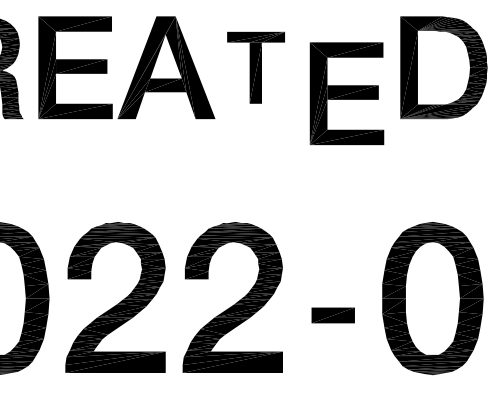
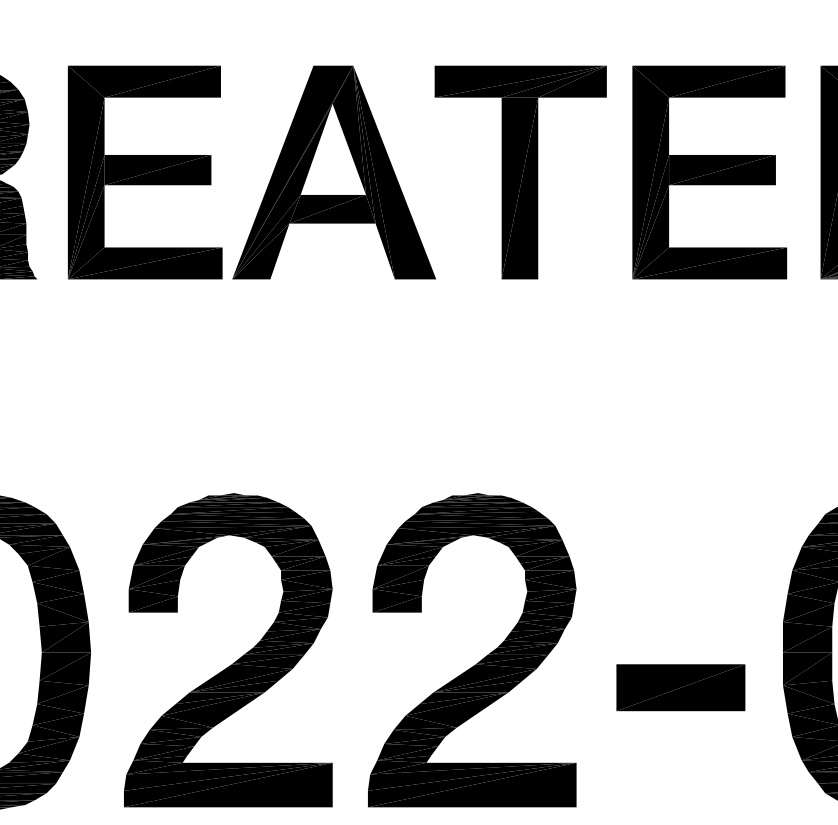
part: (255, 67) -> (519, 172), size x1.43
part: (346, 93) -> (708, 172), moved
part: (333, 315) -> (681, 687), size x1.43

